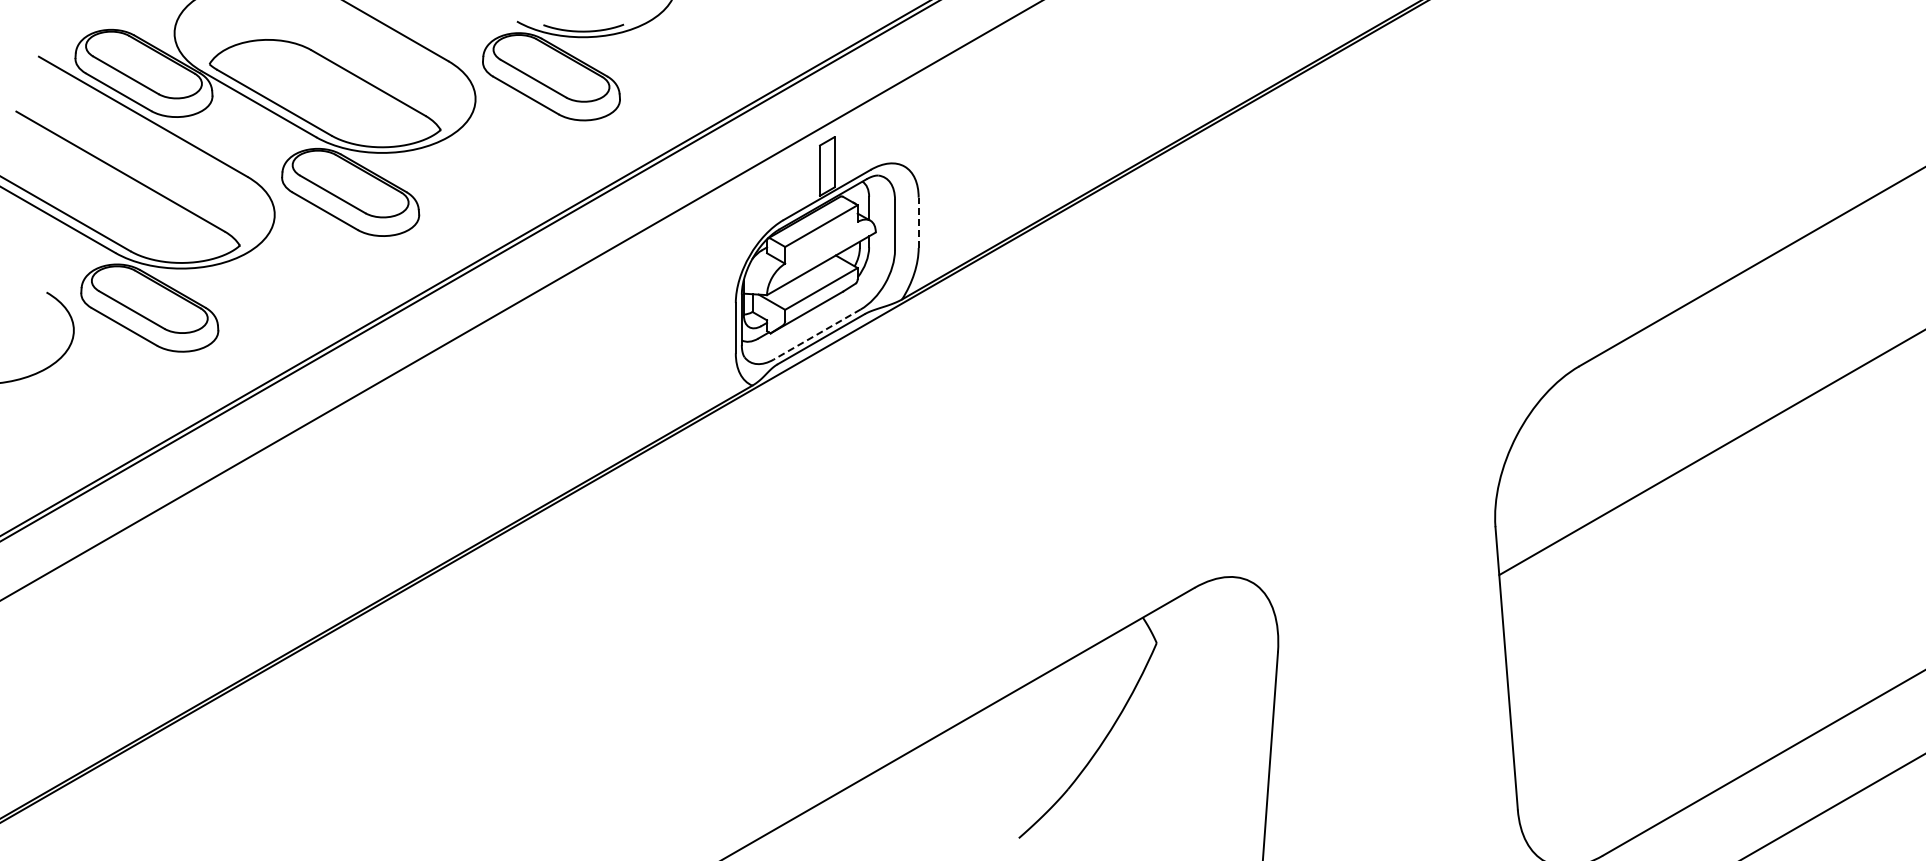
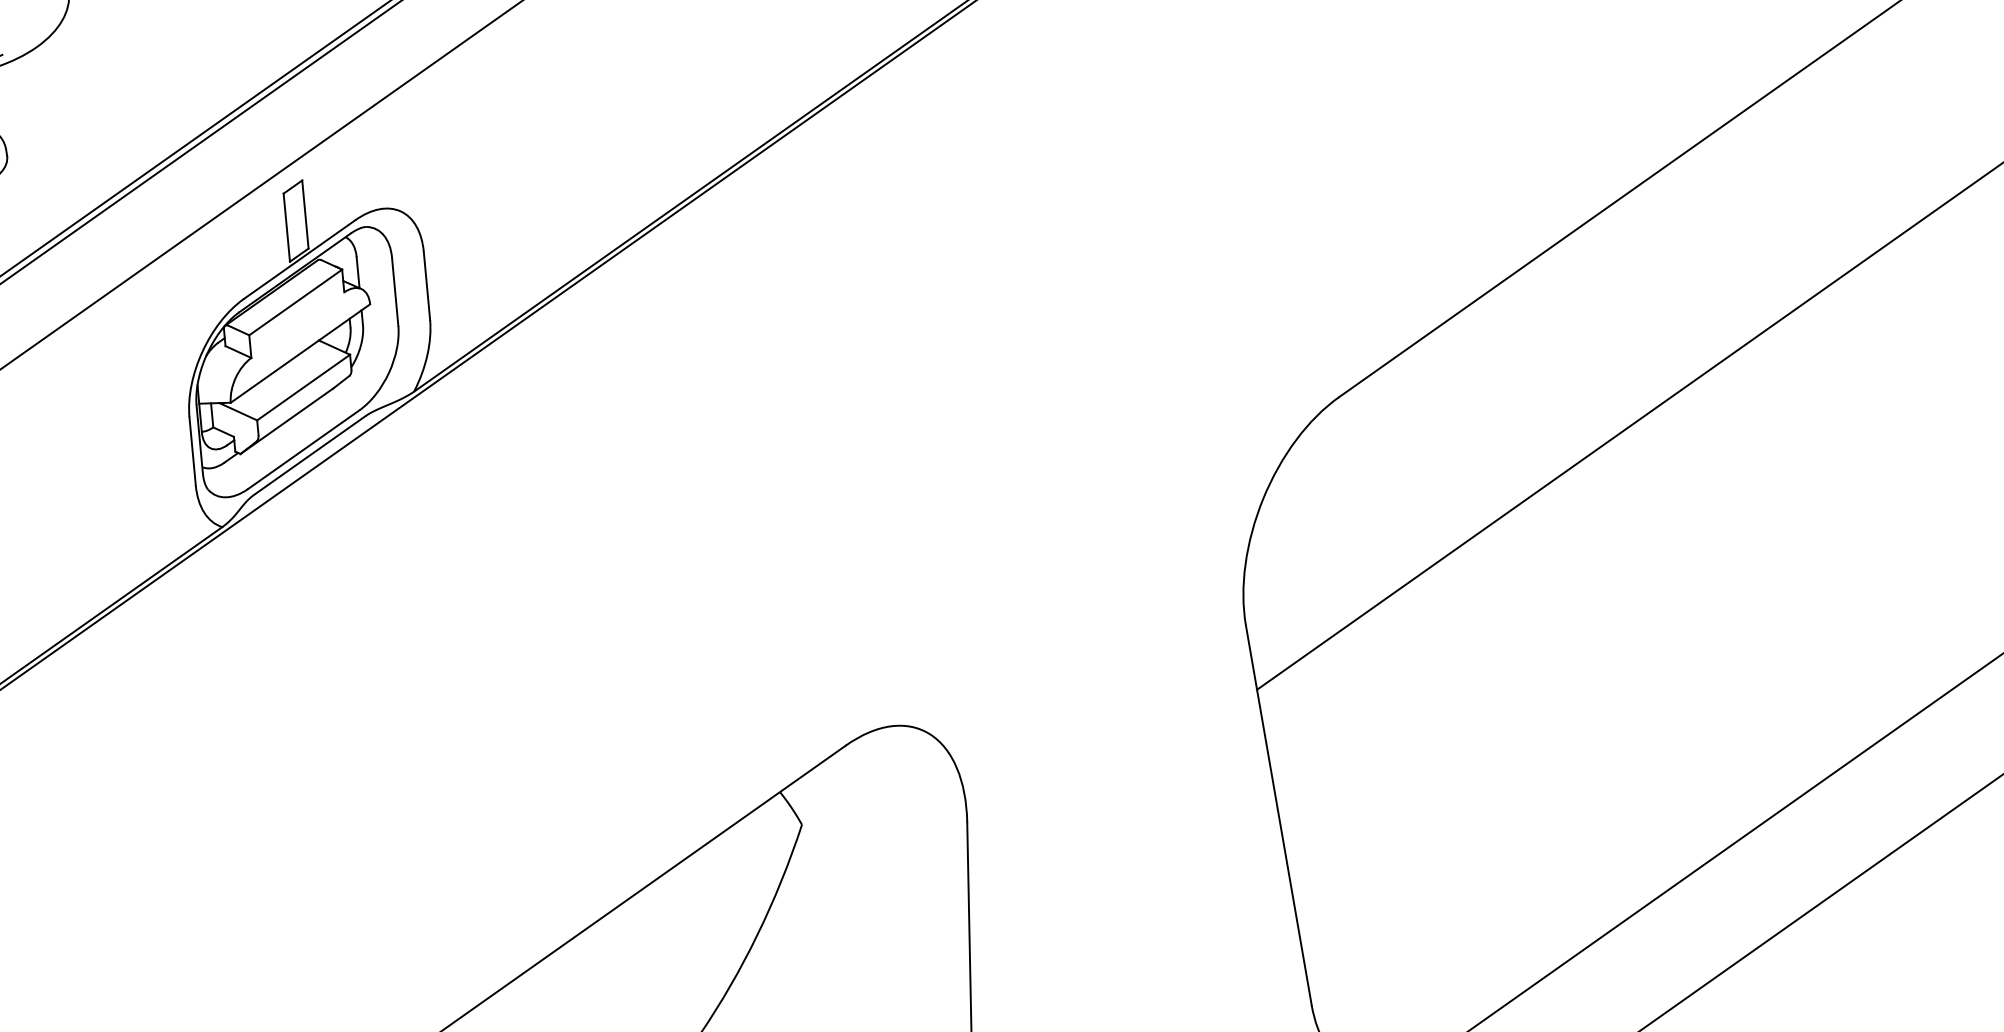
line: (918, 222) -> (426, 285), dashed -> solid
line: (816, 334) -> (302, 449), dashed -> solid

